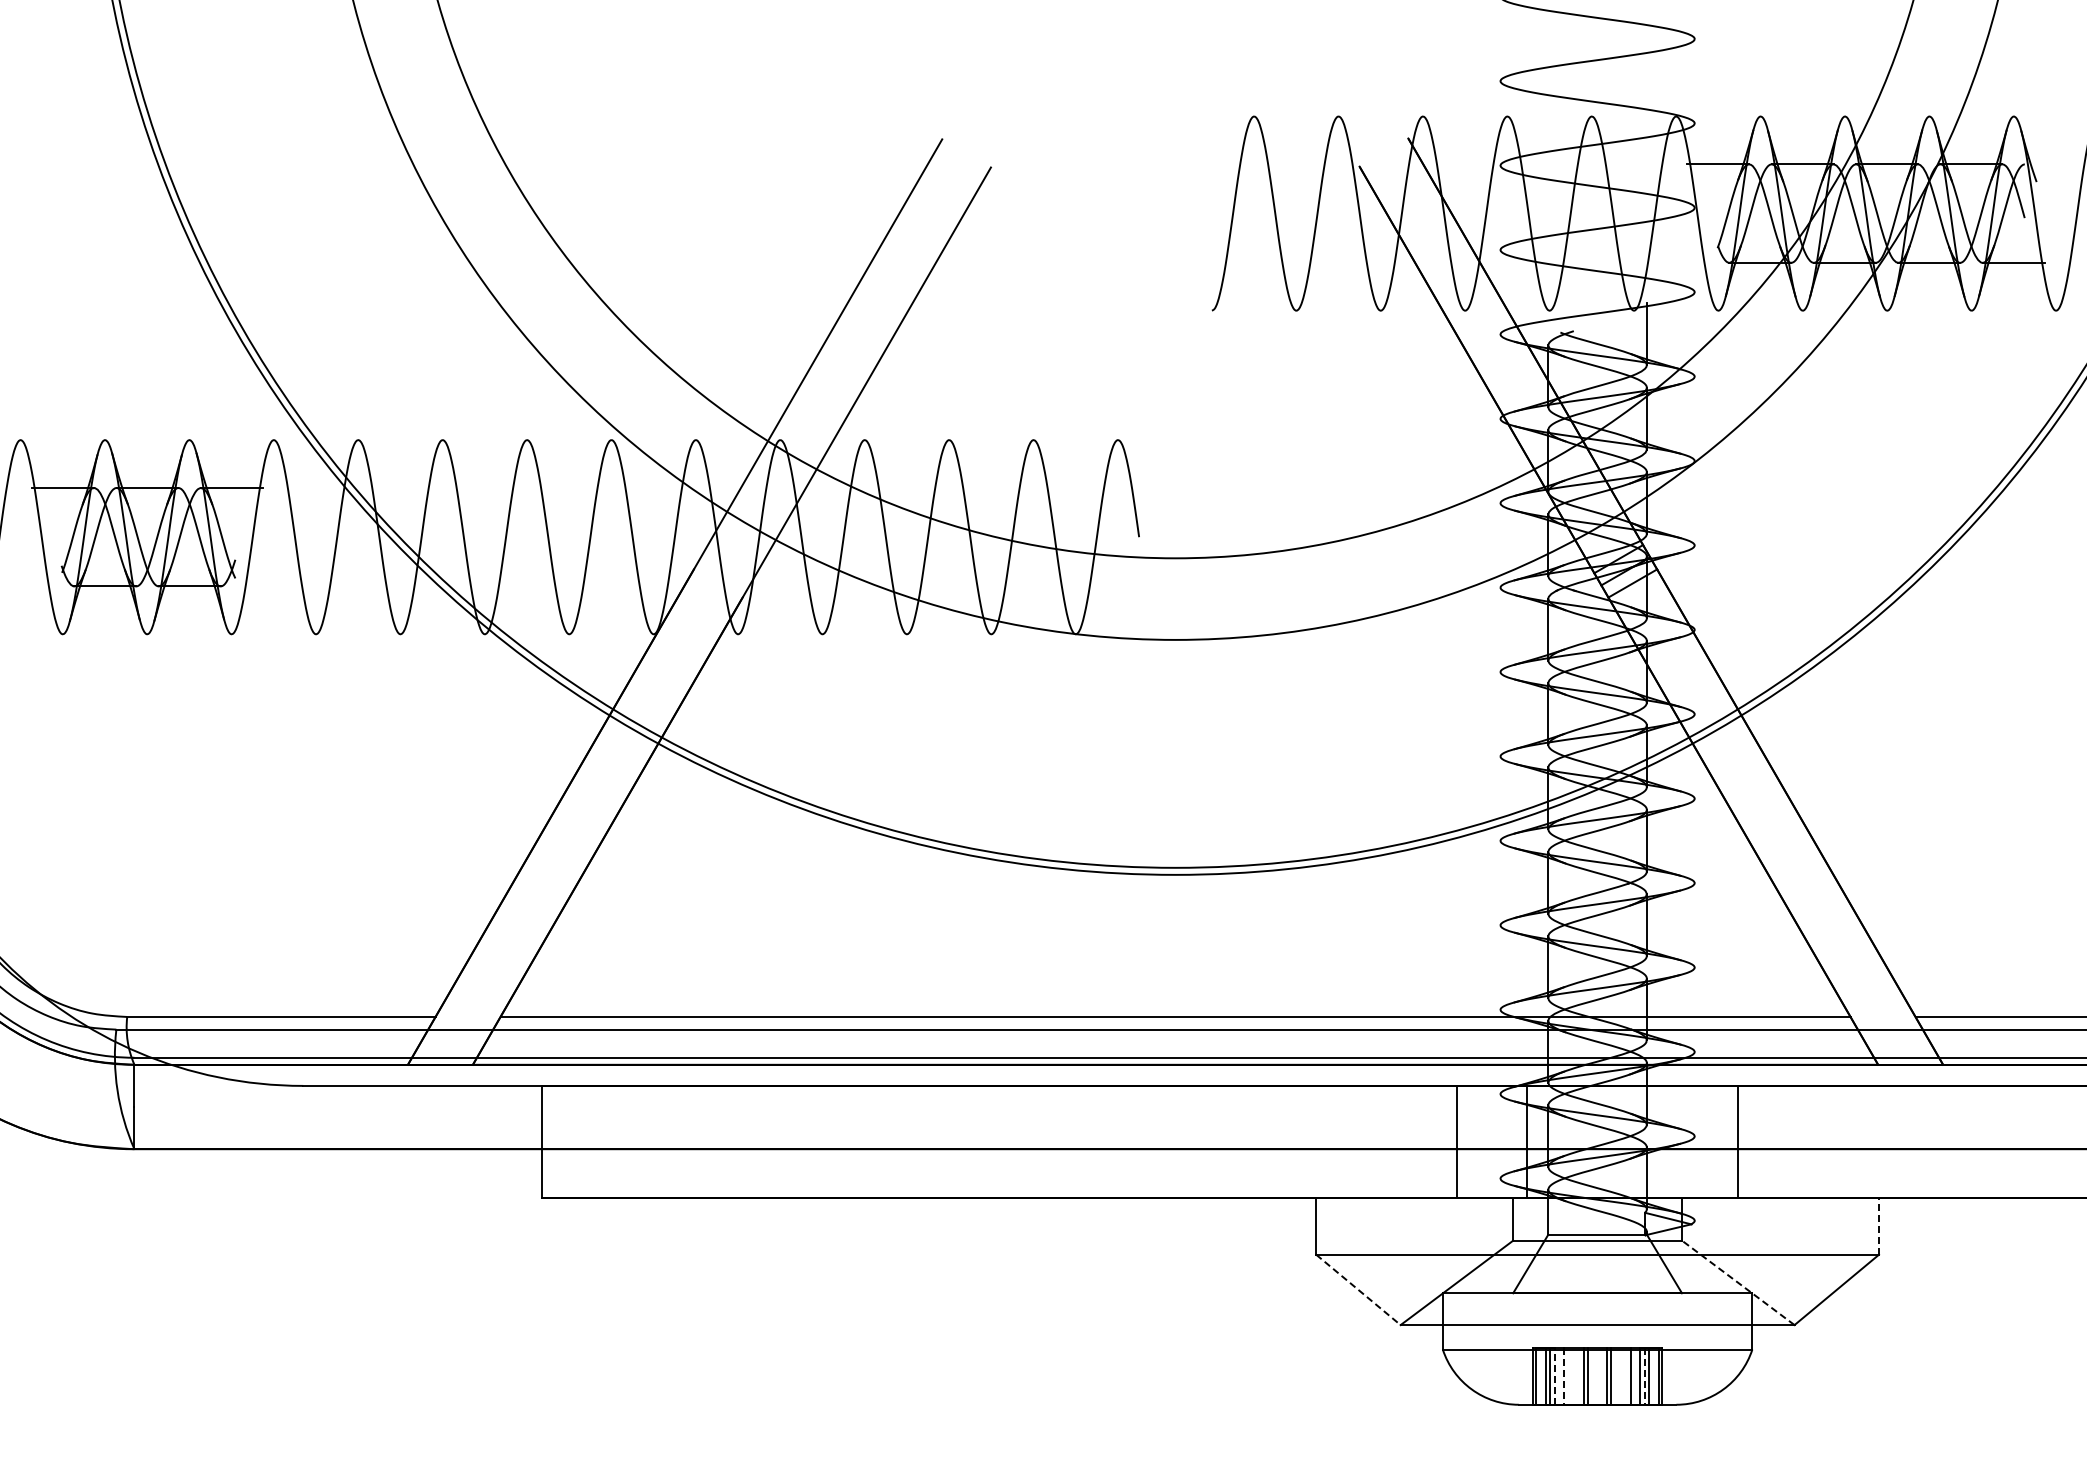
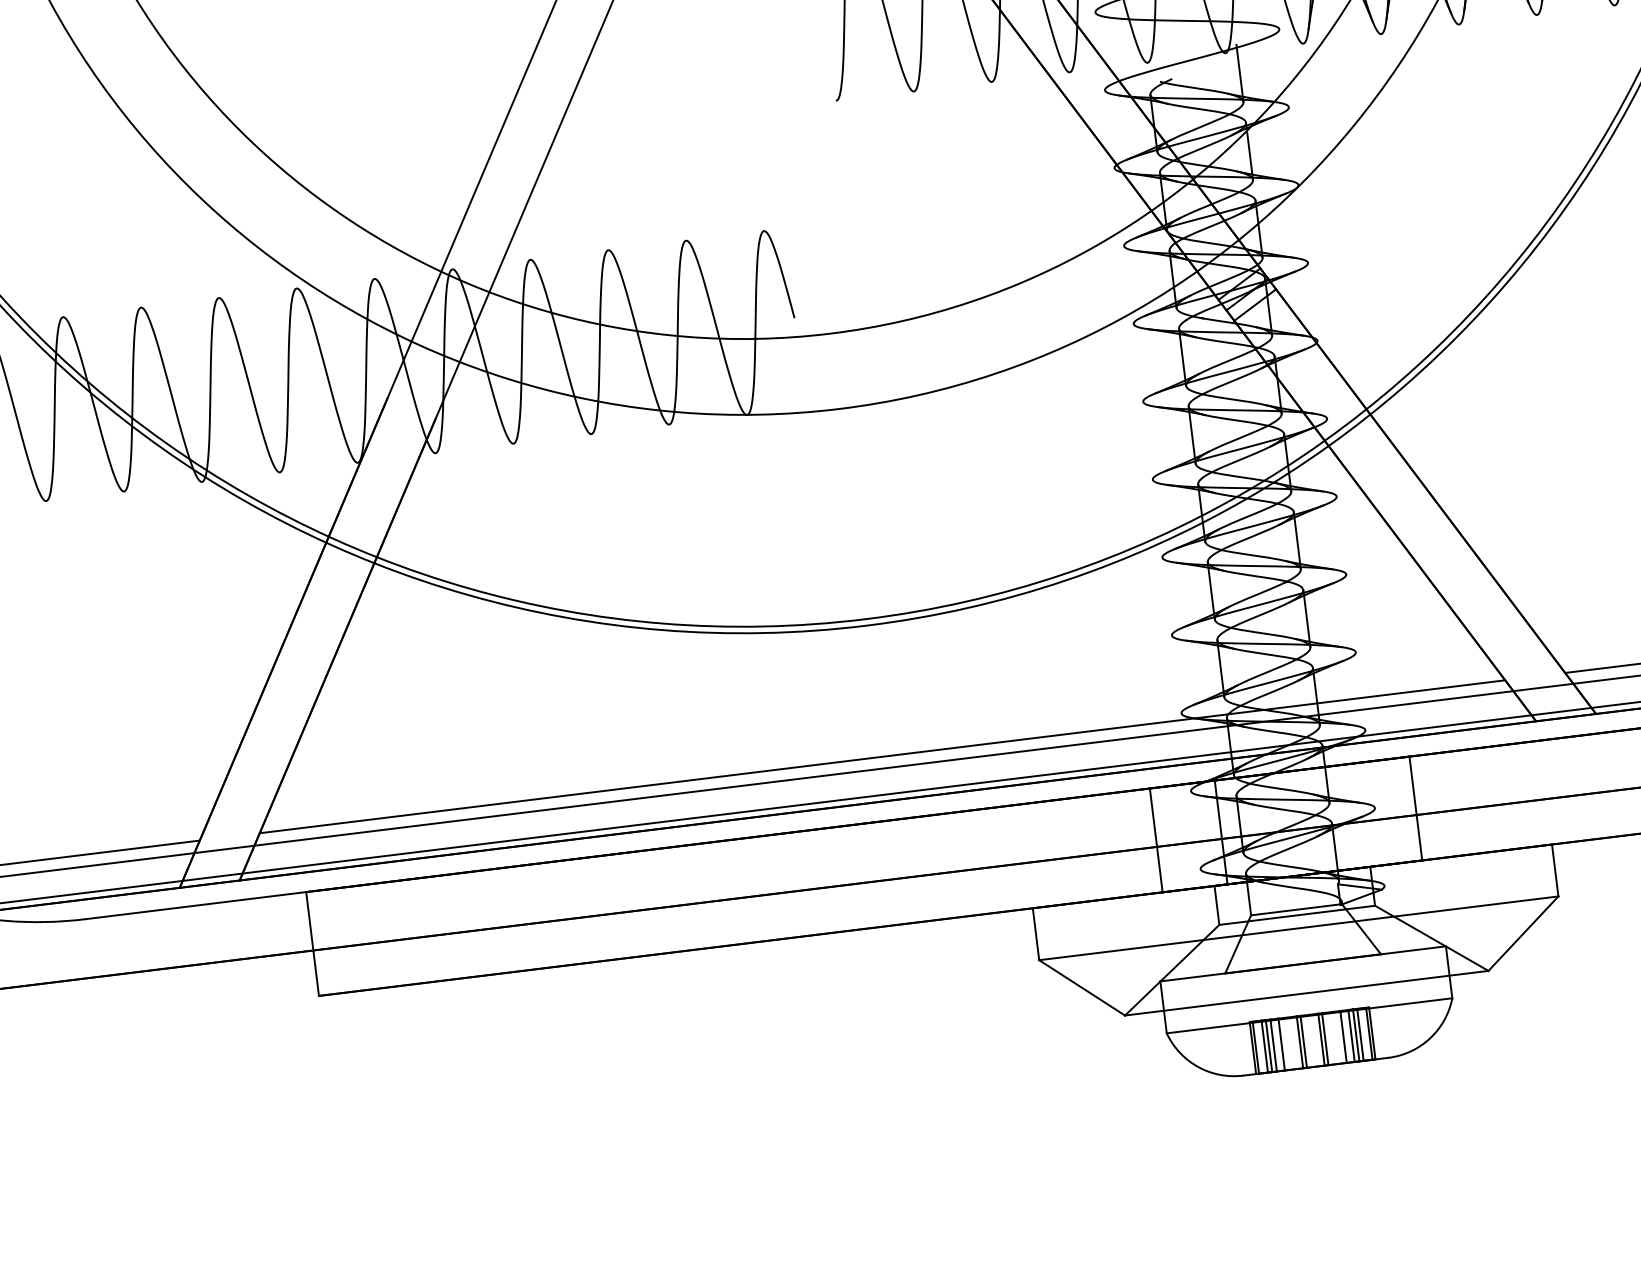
line: (1878, 1226) -> (1554, 870), dashed -> solid
line: (1737, 1282) -> (1431, 938), dashed -> solid
line: (1358, 1289) -> (1082, 987), dashed -> solid
line: (1555, 1376) -> (1273, 1045), dashed -> solid
line: (1564, 1377) -> (1282, 1045), dashed -> solid
line: (1644, 1377) -> (1355, 1036), dashed -> solid

